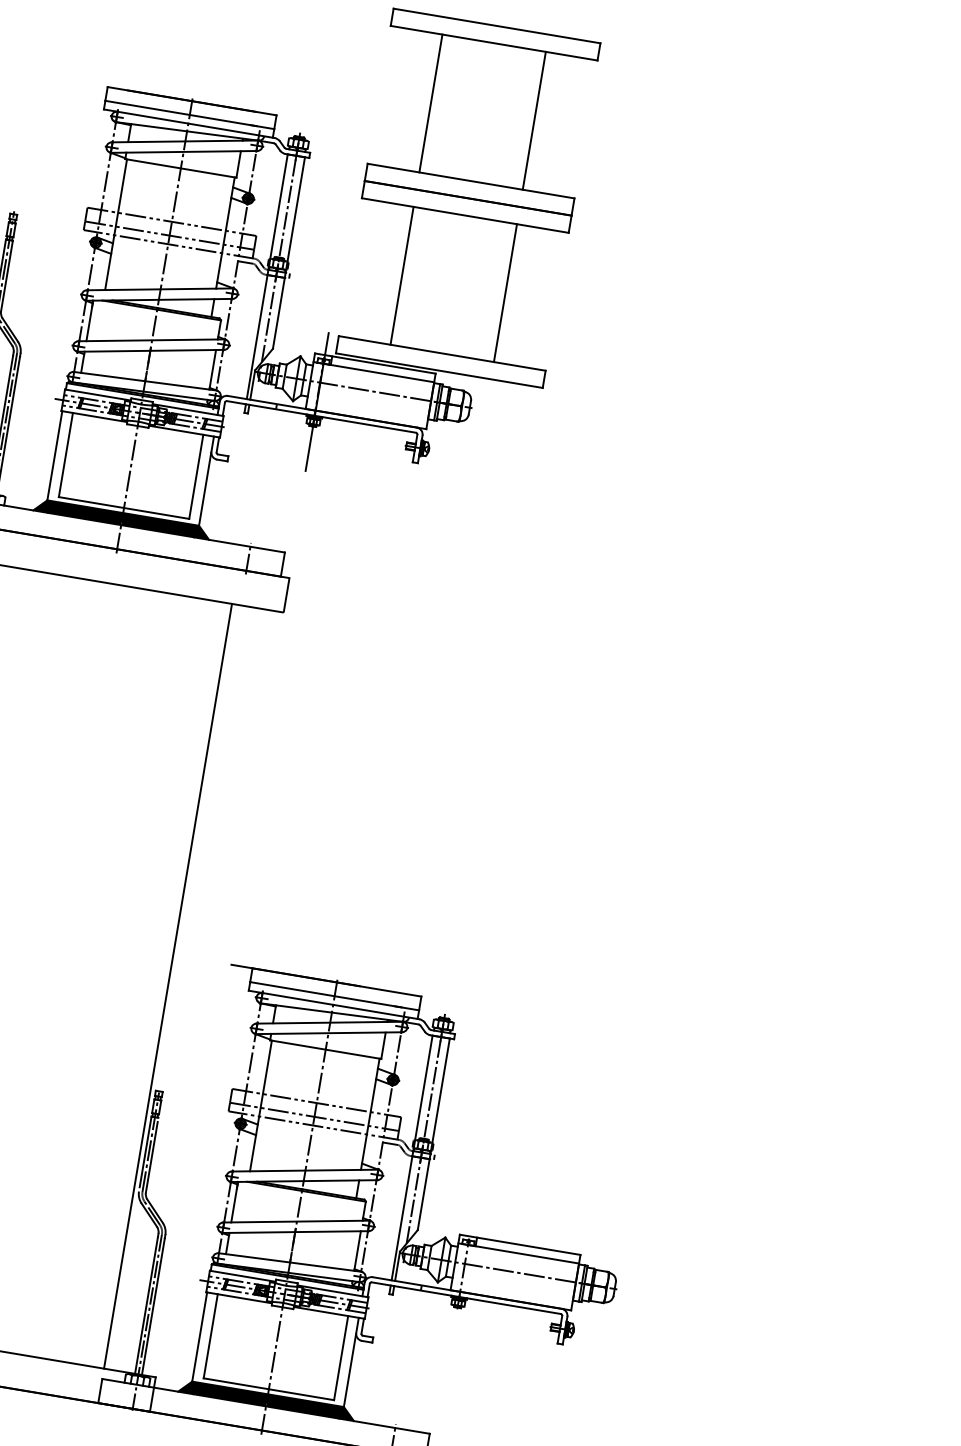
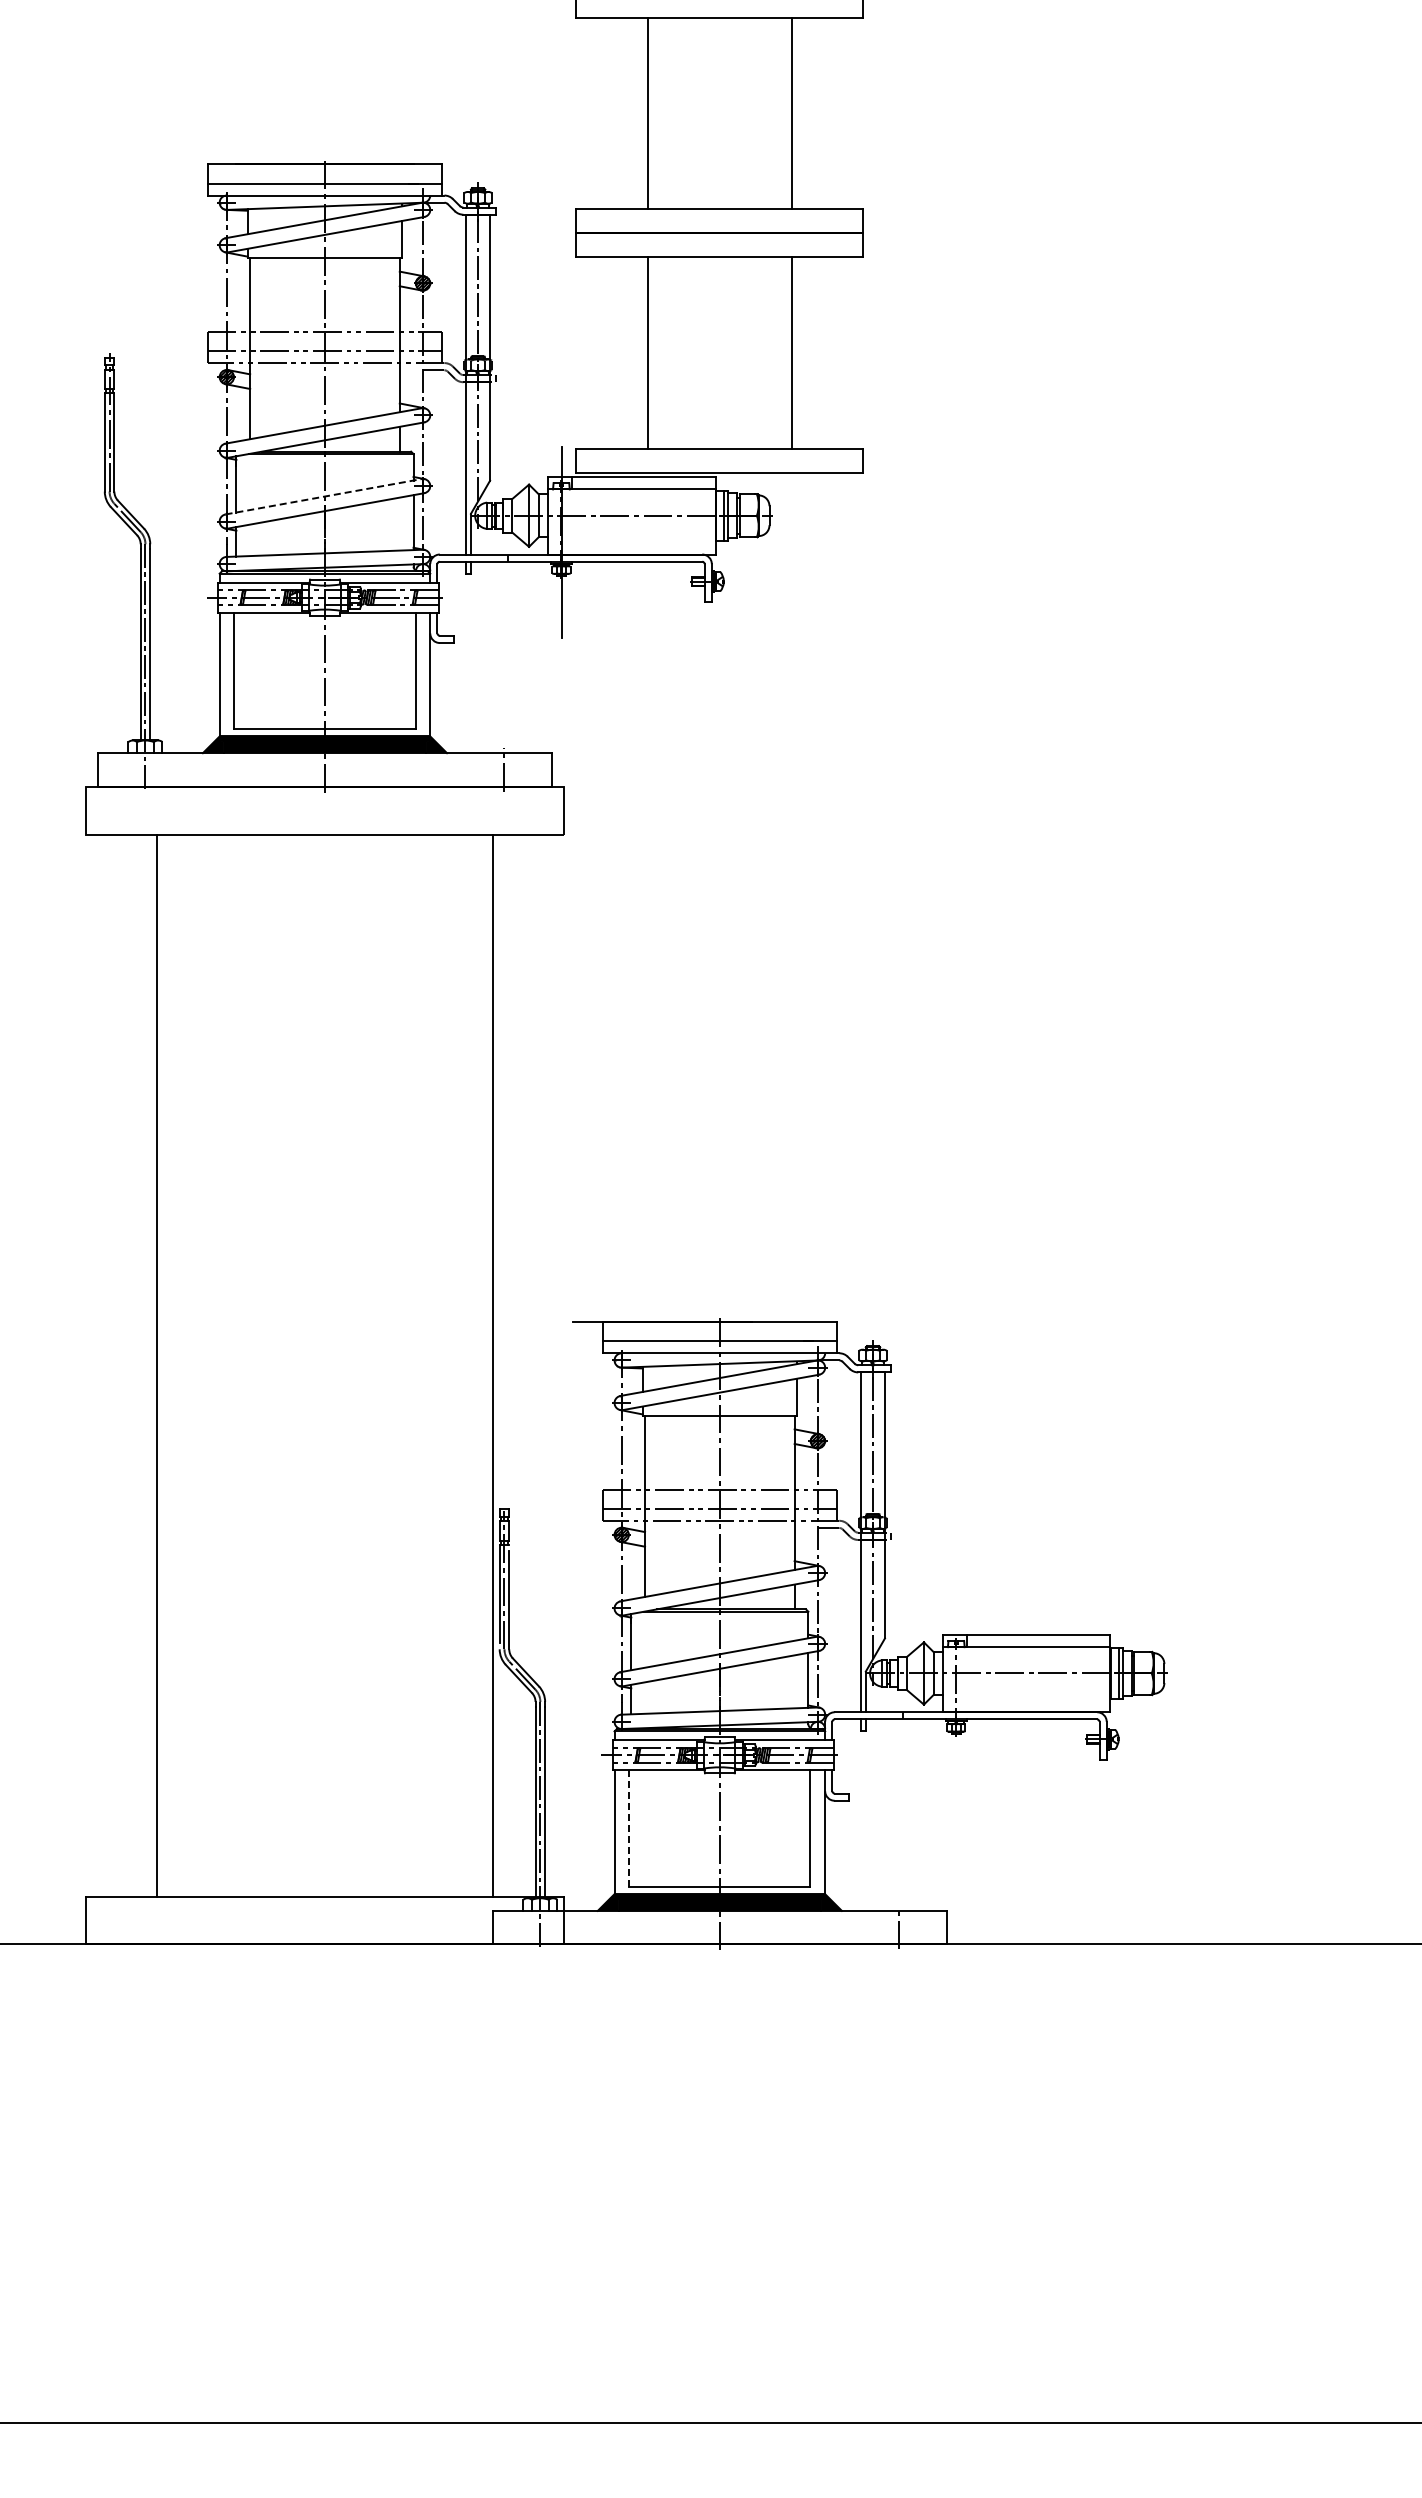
line: (151, 340) -> (323, 496), solid -> dashed
line: (210, 1336) -> (629, 1828), solid -> dashed

